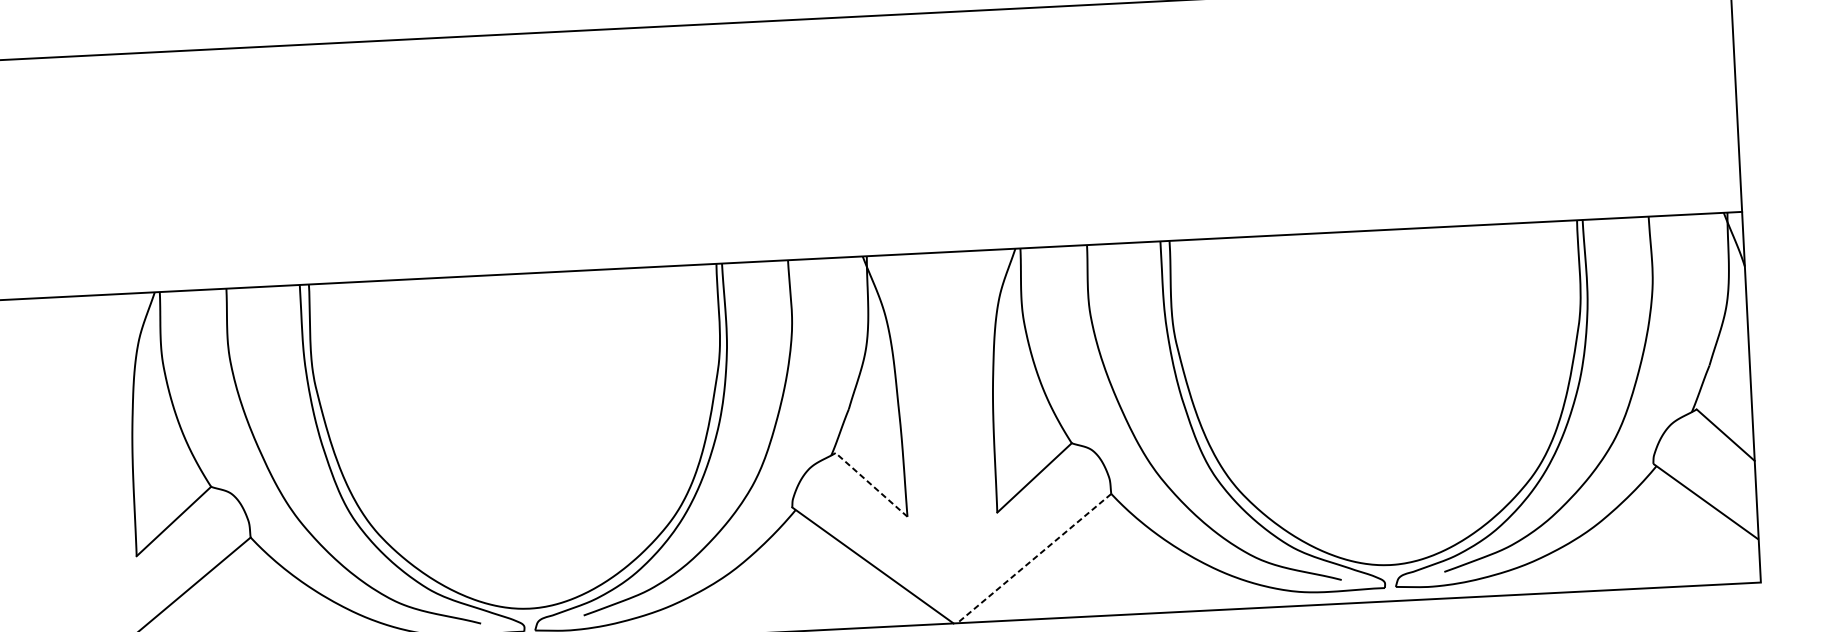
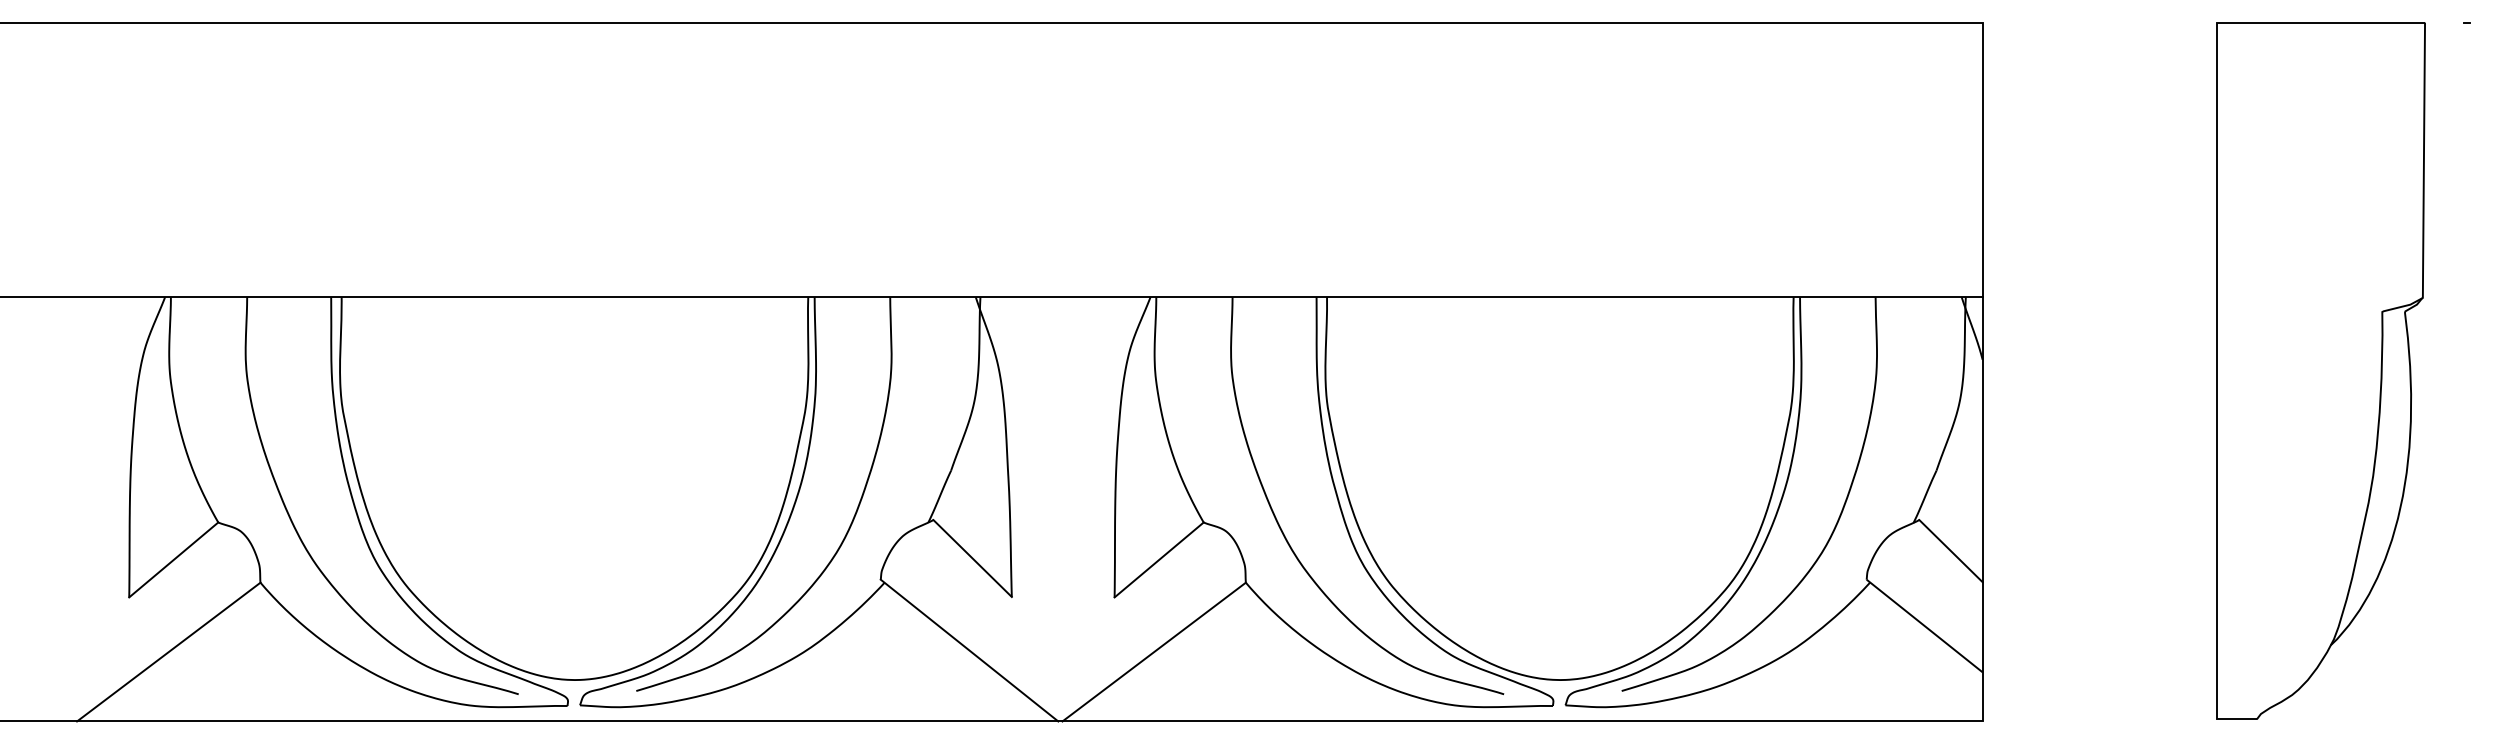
line: (871, 484) -> (972, 558), dashed -> solid
line: (1034, 558) -> (1154, 652), dashed -> solid

